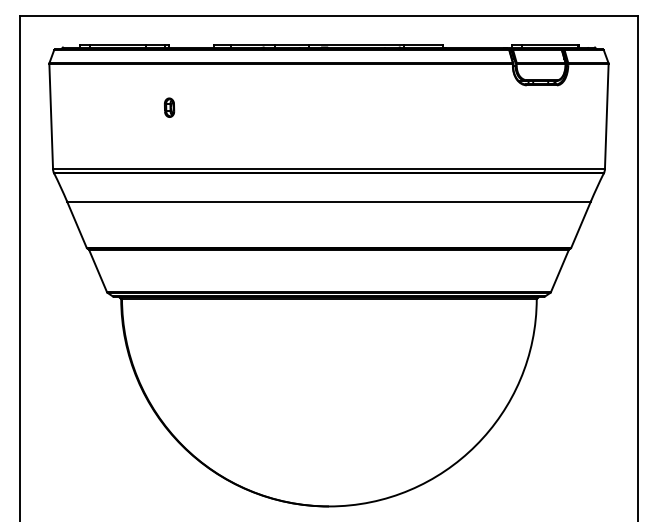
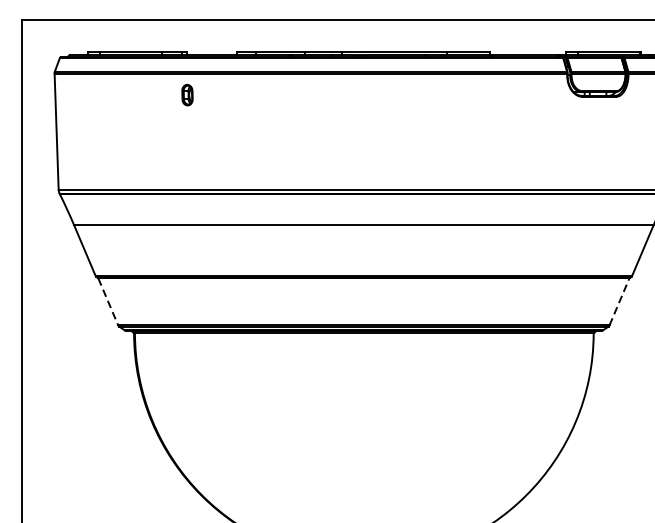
part: (169, 107) -> (187, 94), moved
line: (560, 270) -> (619, 301), solid -> dashed
line: (98, 271) -> (108, 302), solid -> dashed

